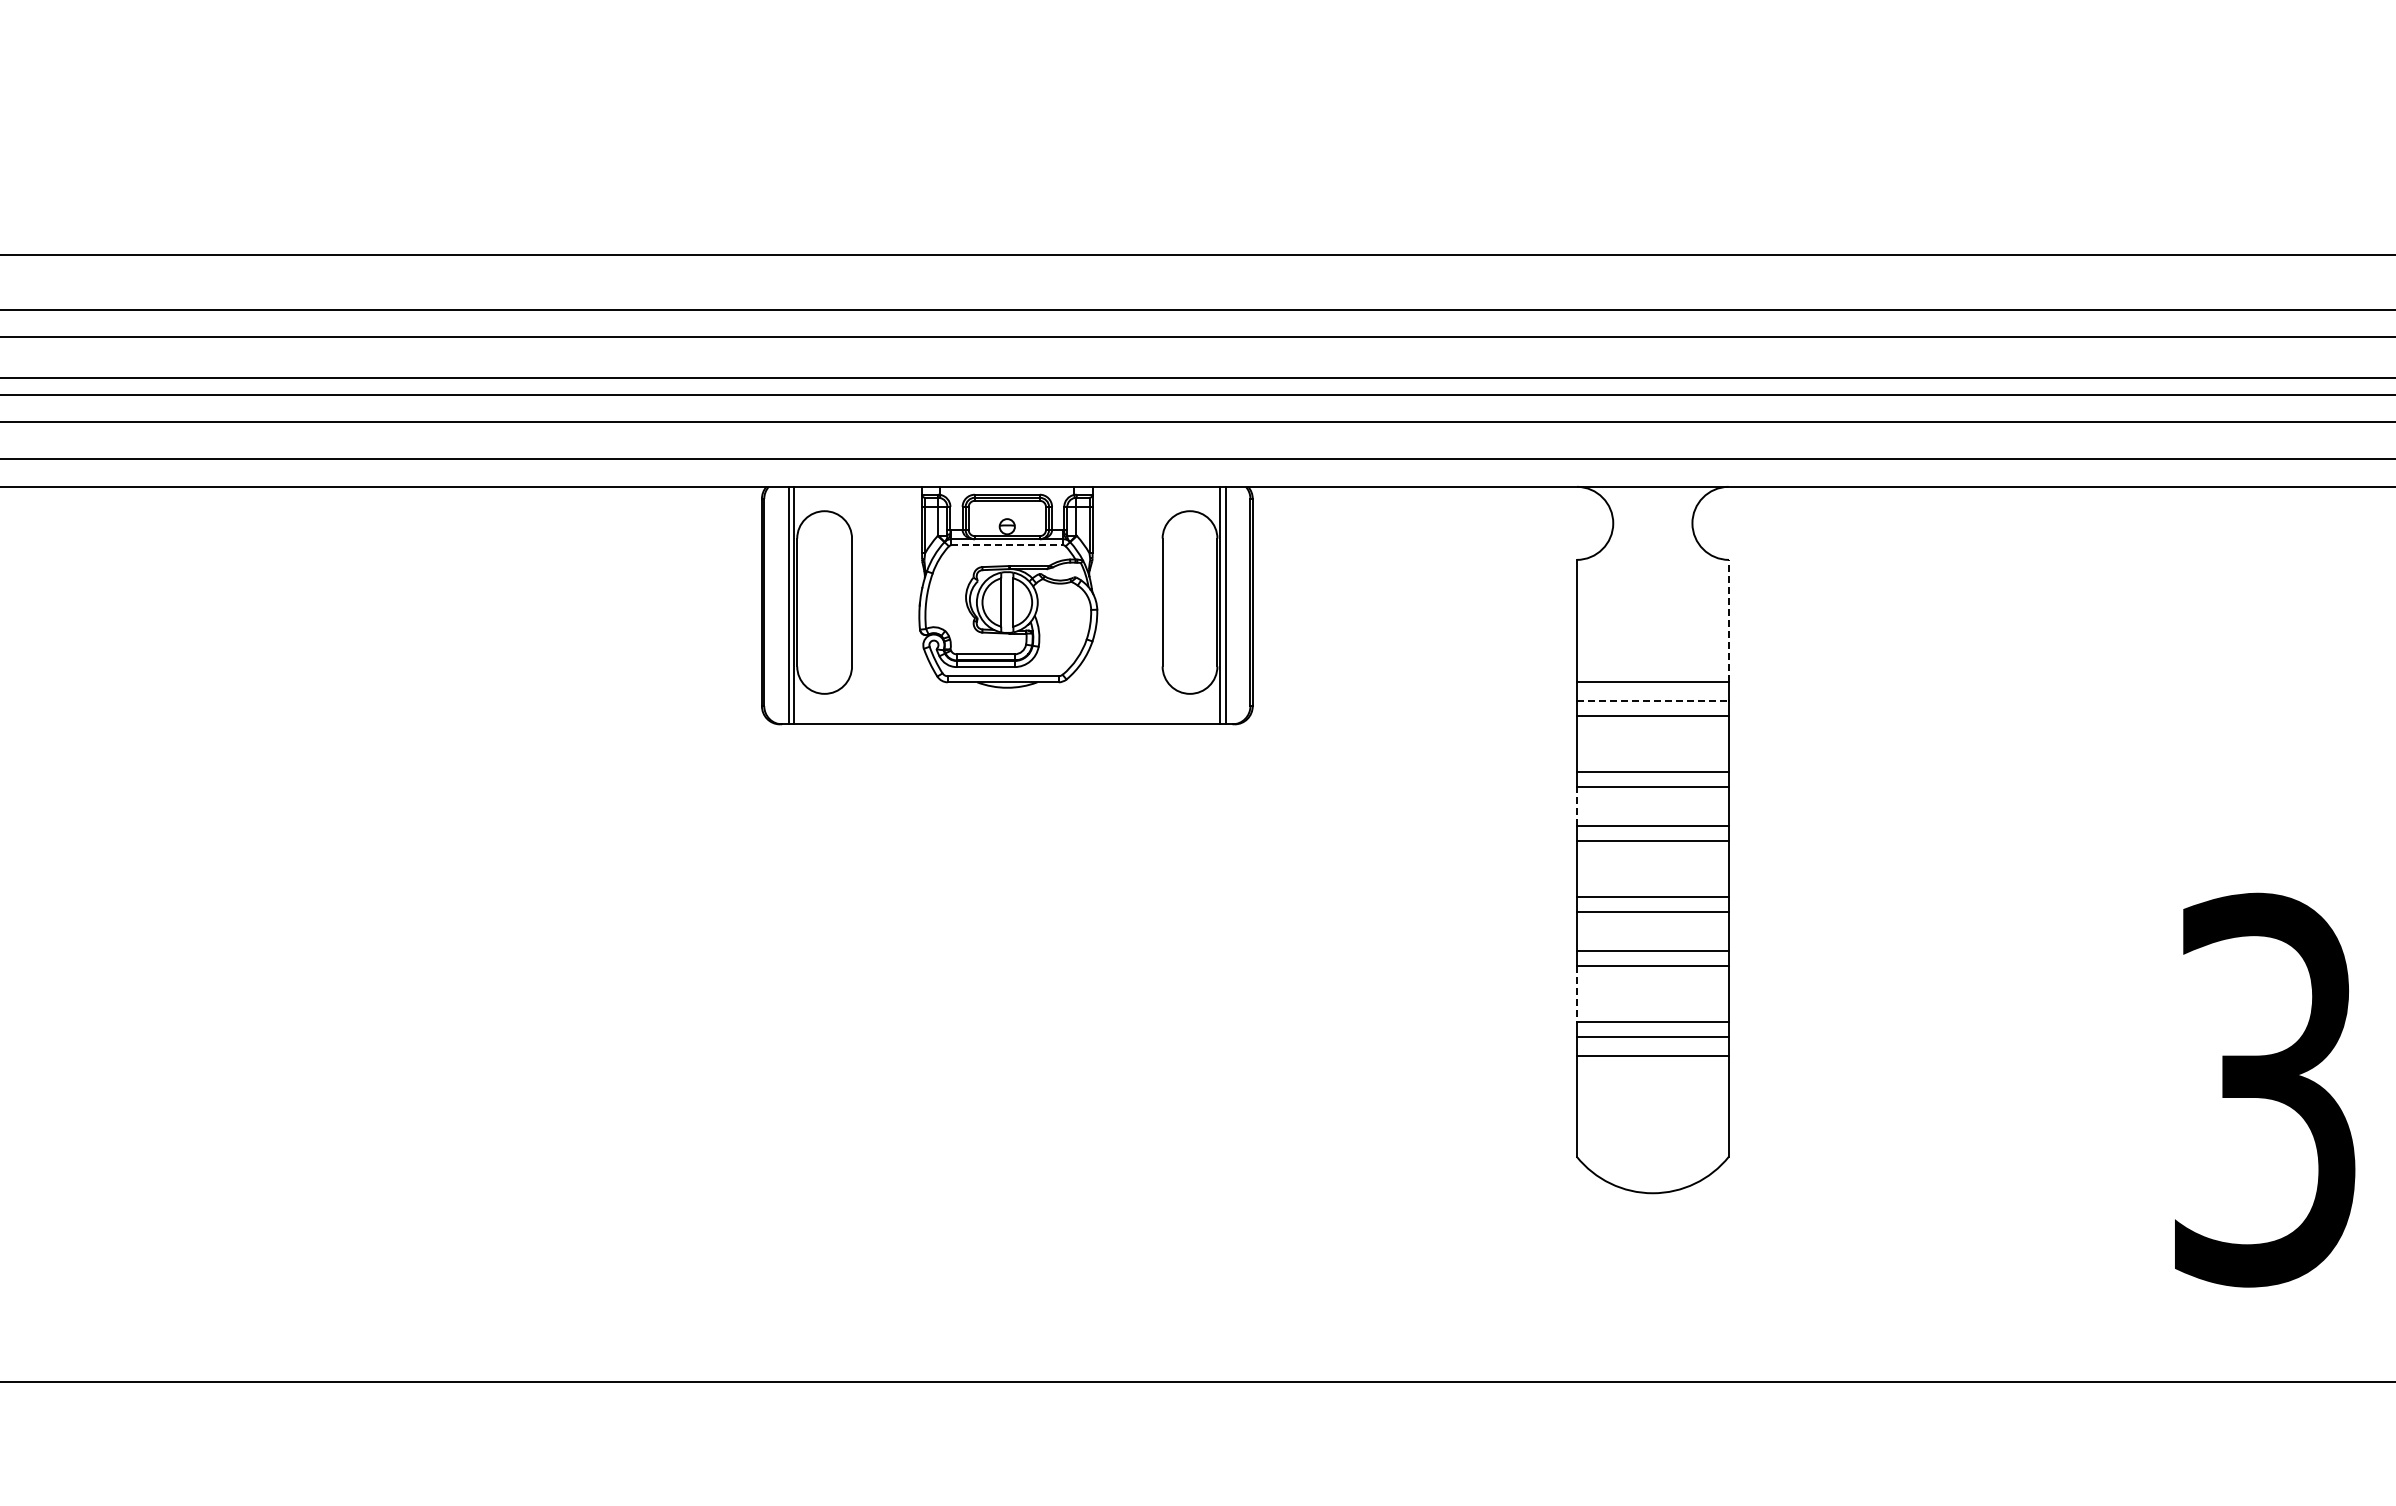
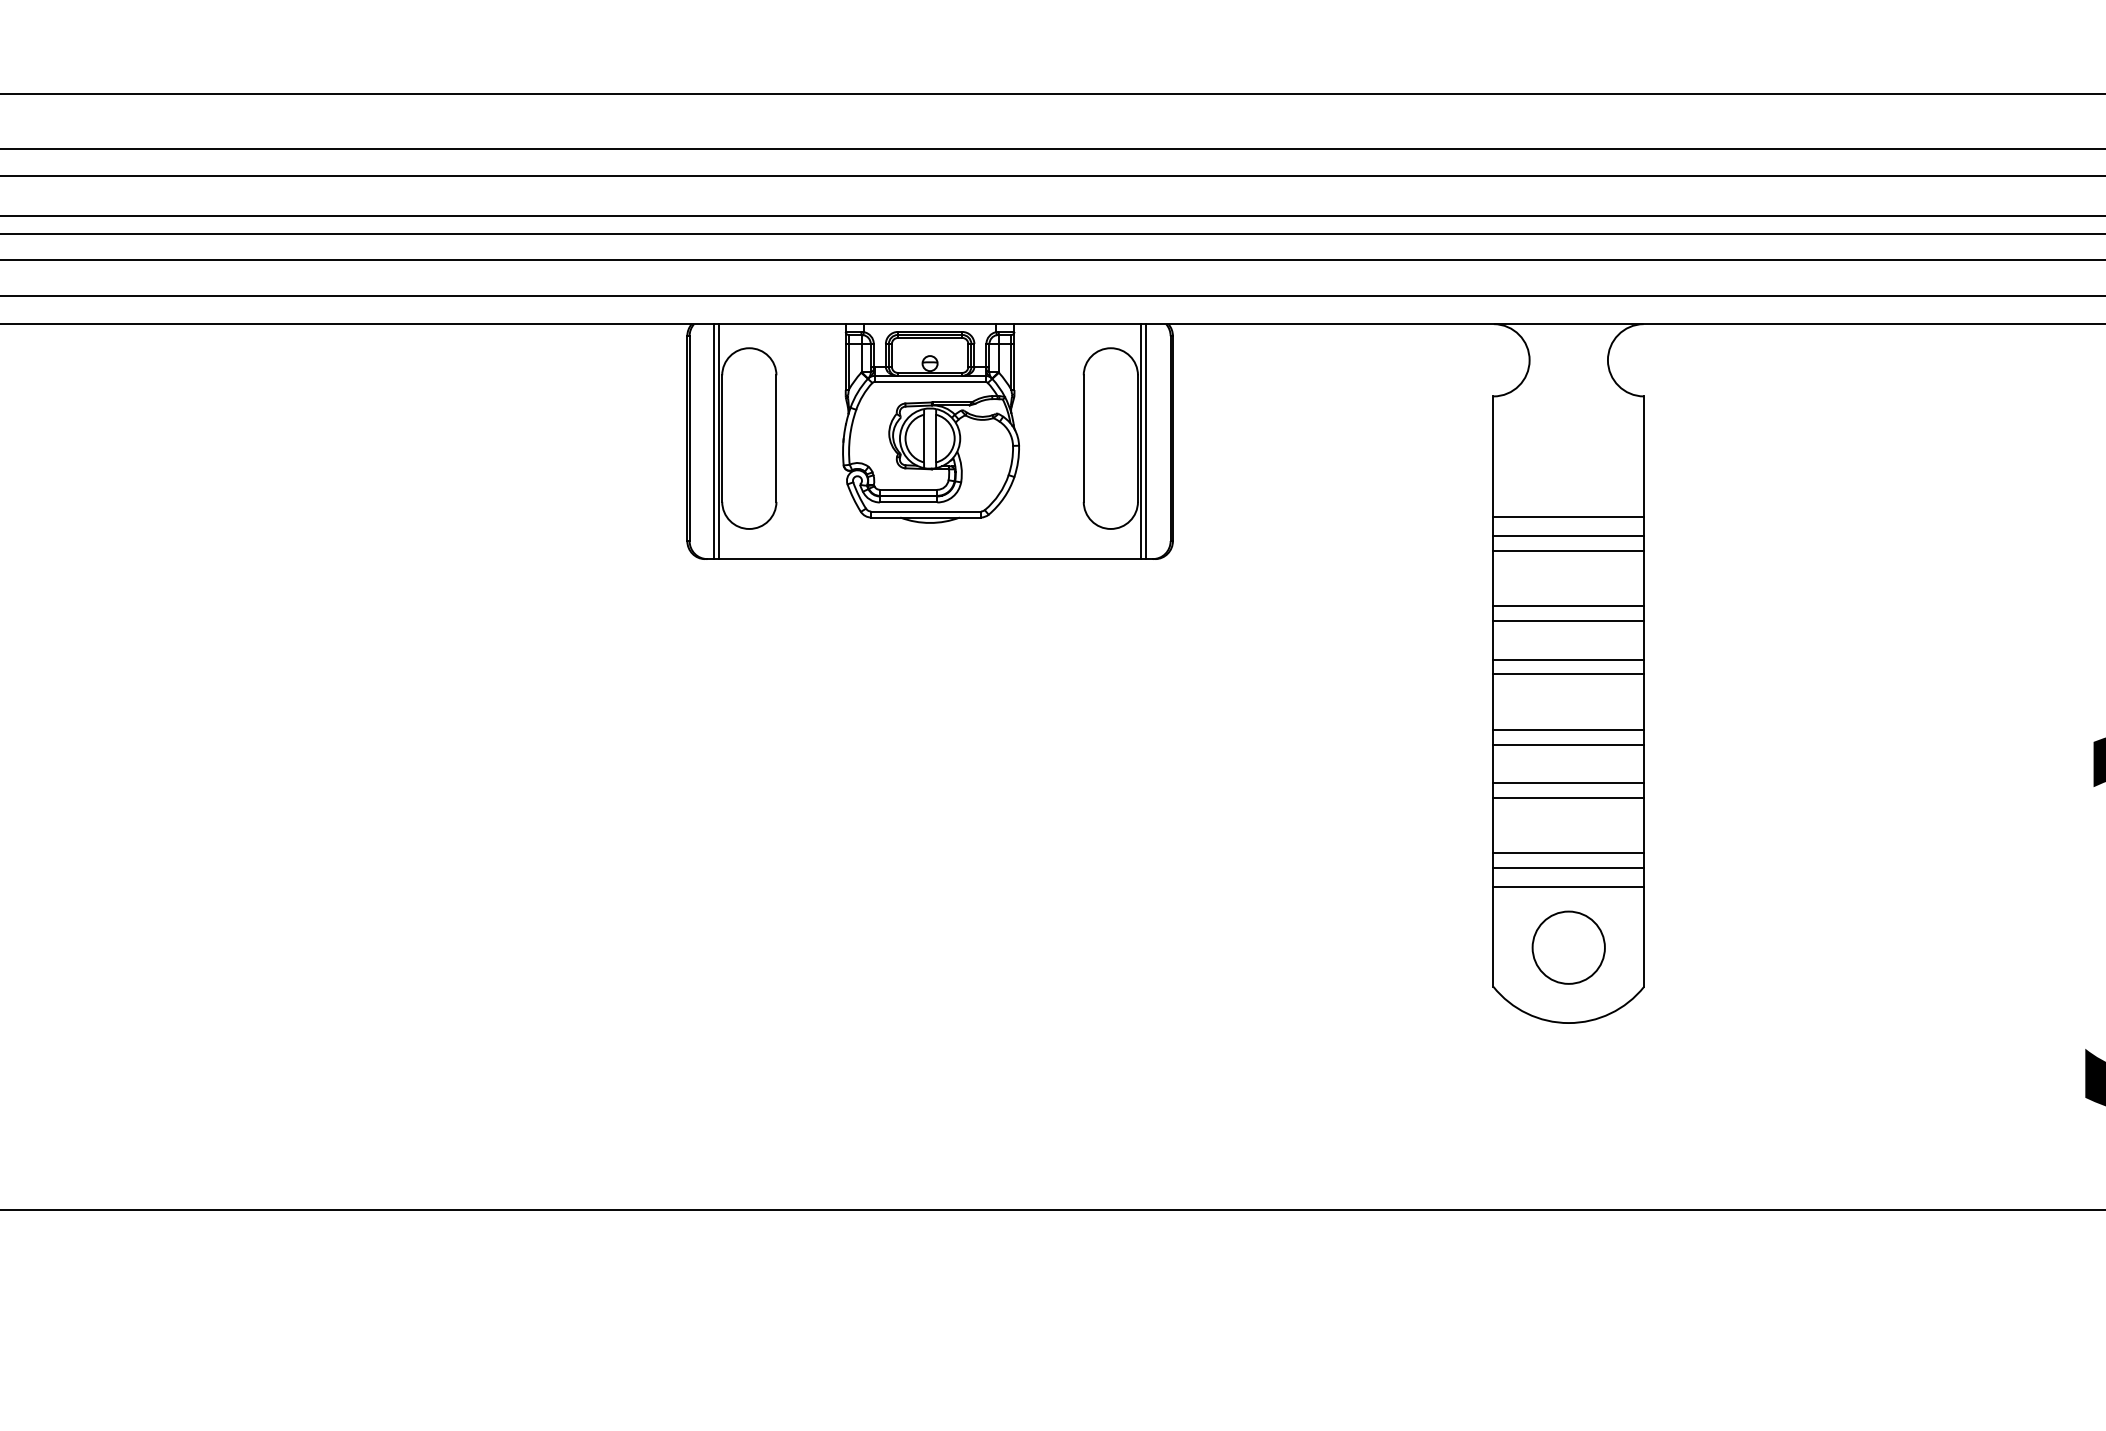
line: (1007, 545) -> (930, 382), dashed -> solid
line: (1728, 620) -> (1643, 456), dashed -> solid
line: (1653, 701) -> (1569, 536), dashed -> solid
line: (1576, 805) -> (1493, 639), dashed -> solid
line: (1576, 993) -> (1493, 825), dashed -> solid
circle: (1652, 1116) -> (1568, 947), added

